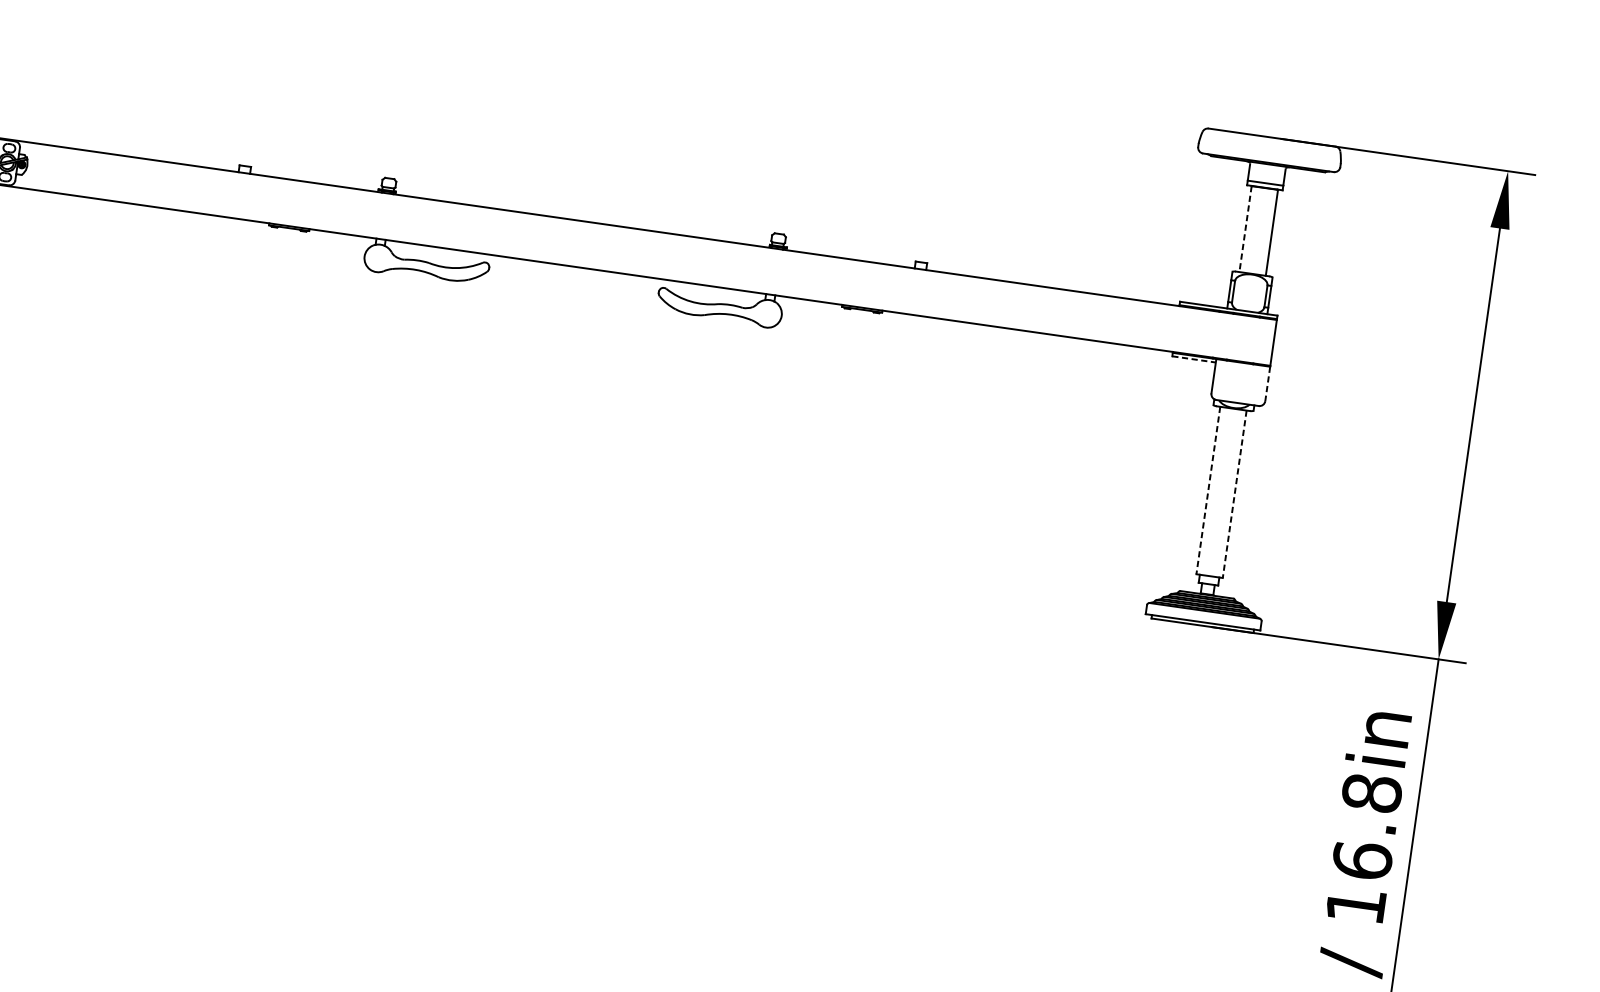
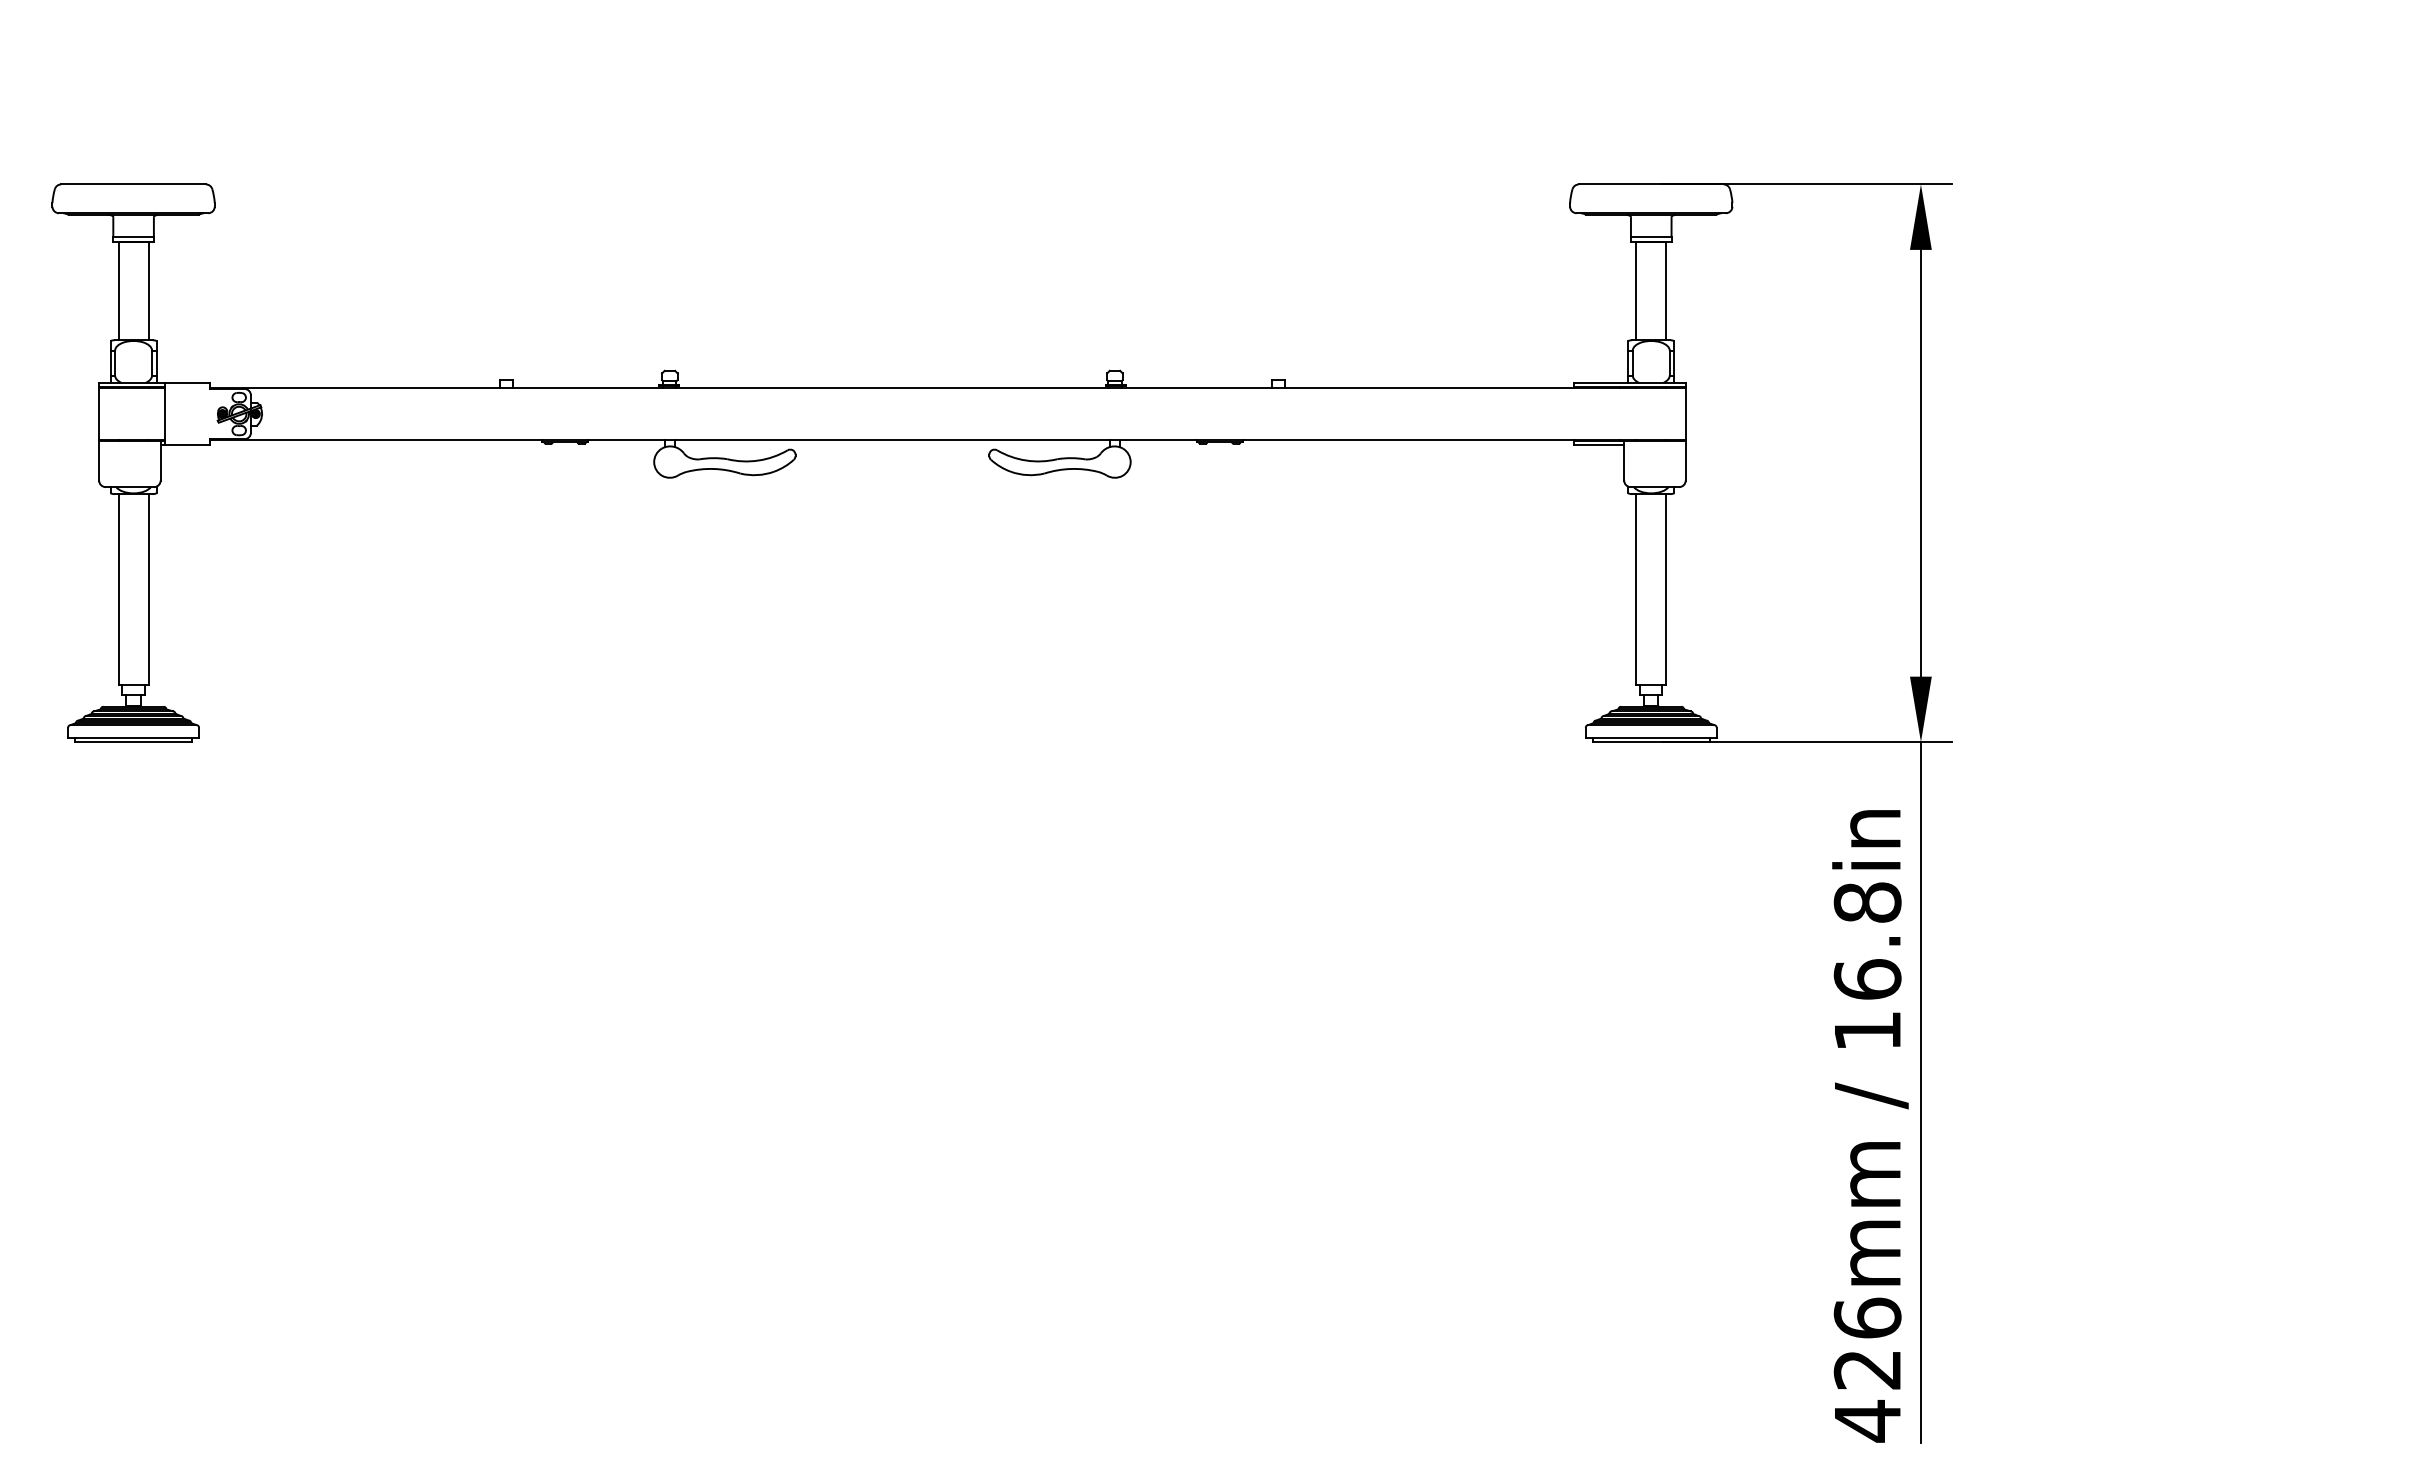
line: (1245, 229) -> (1636, 291), dashed -> solid
line: (1194, 359) -> (1599, 445), dashed -> solid
line: (1267, 383) -> (1685, 460), dashed -> solid
line: (1208, 490) -> (1636, 589), dashed -> solid
line: (1234, 494) -> (1666, 589), dashed -> solid

